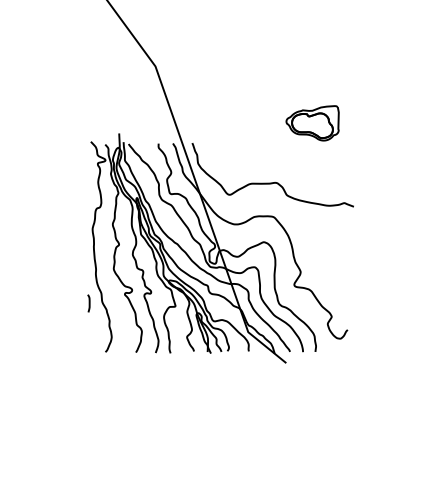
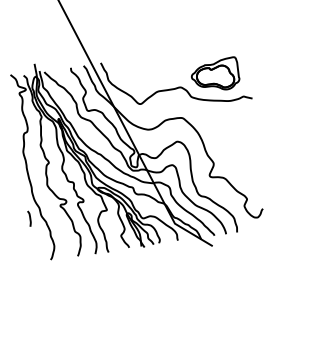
part: (312, 123) -> (215, 75), moved

